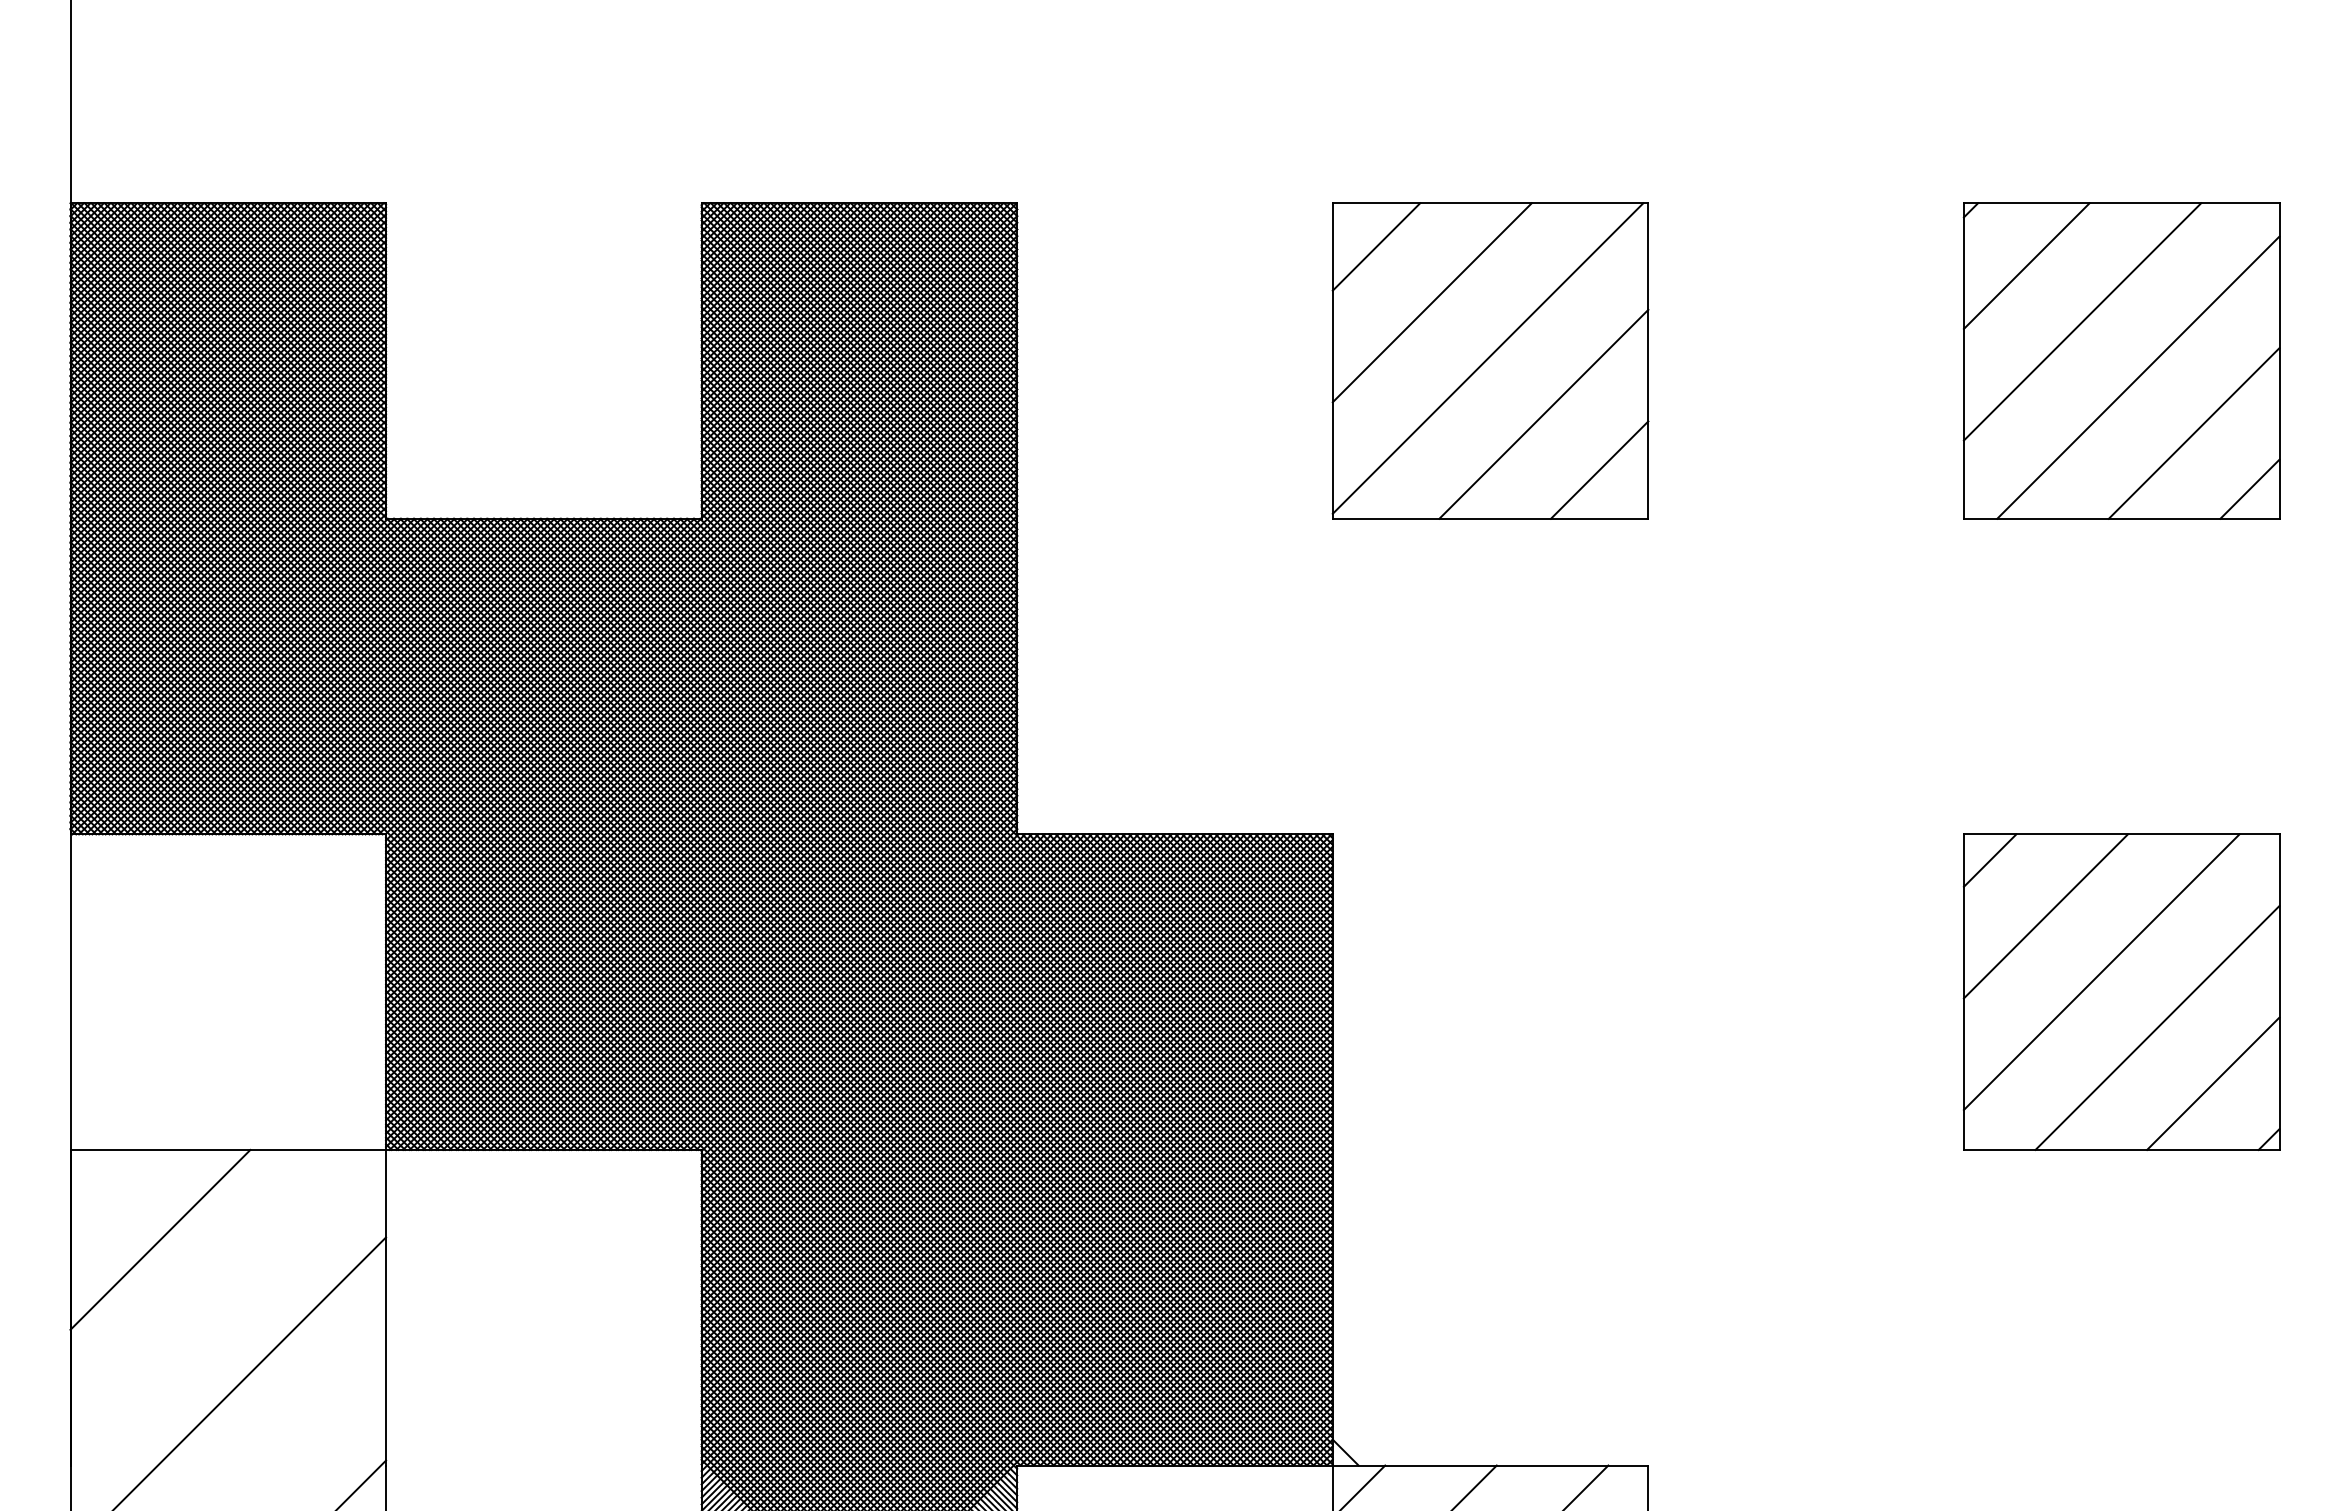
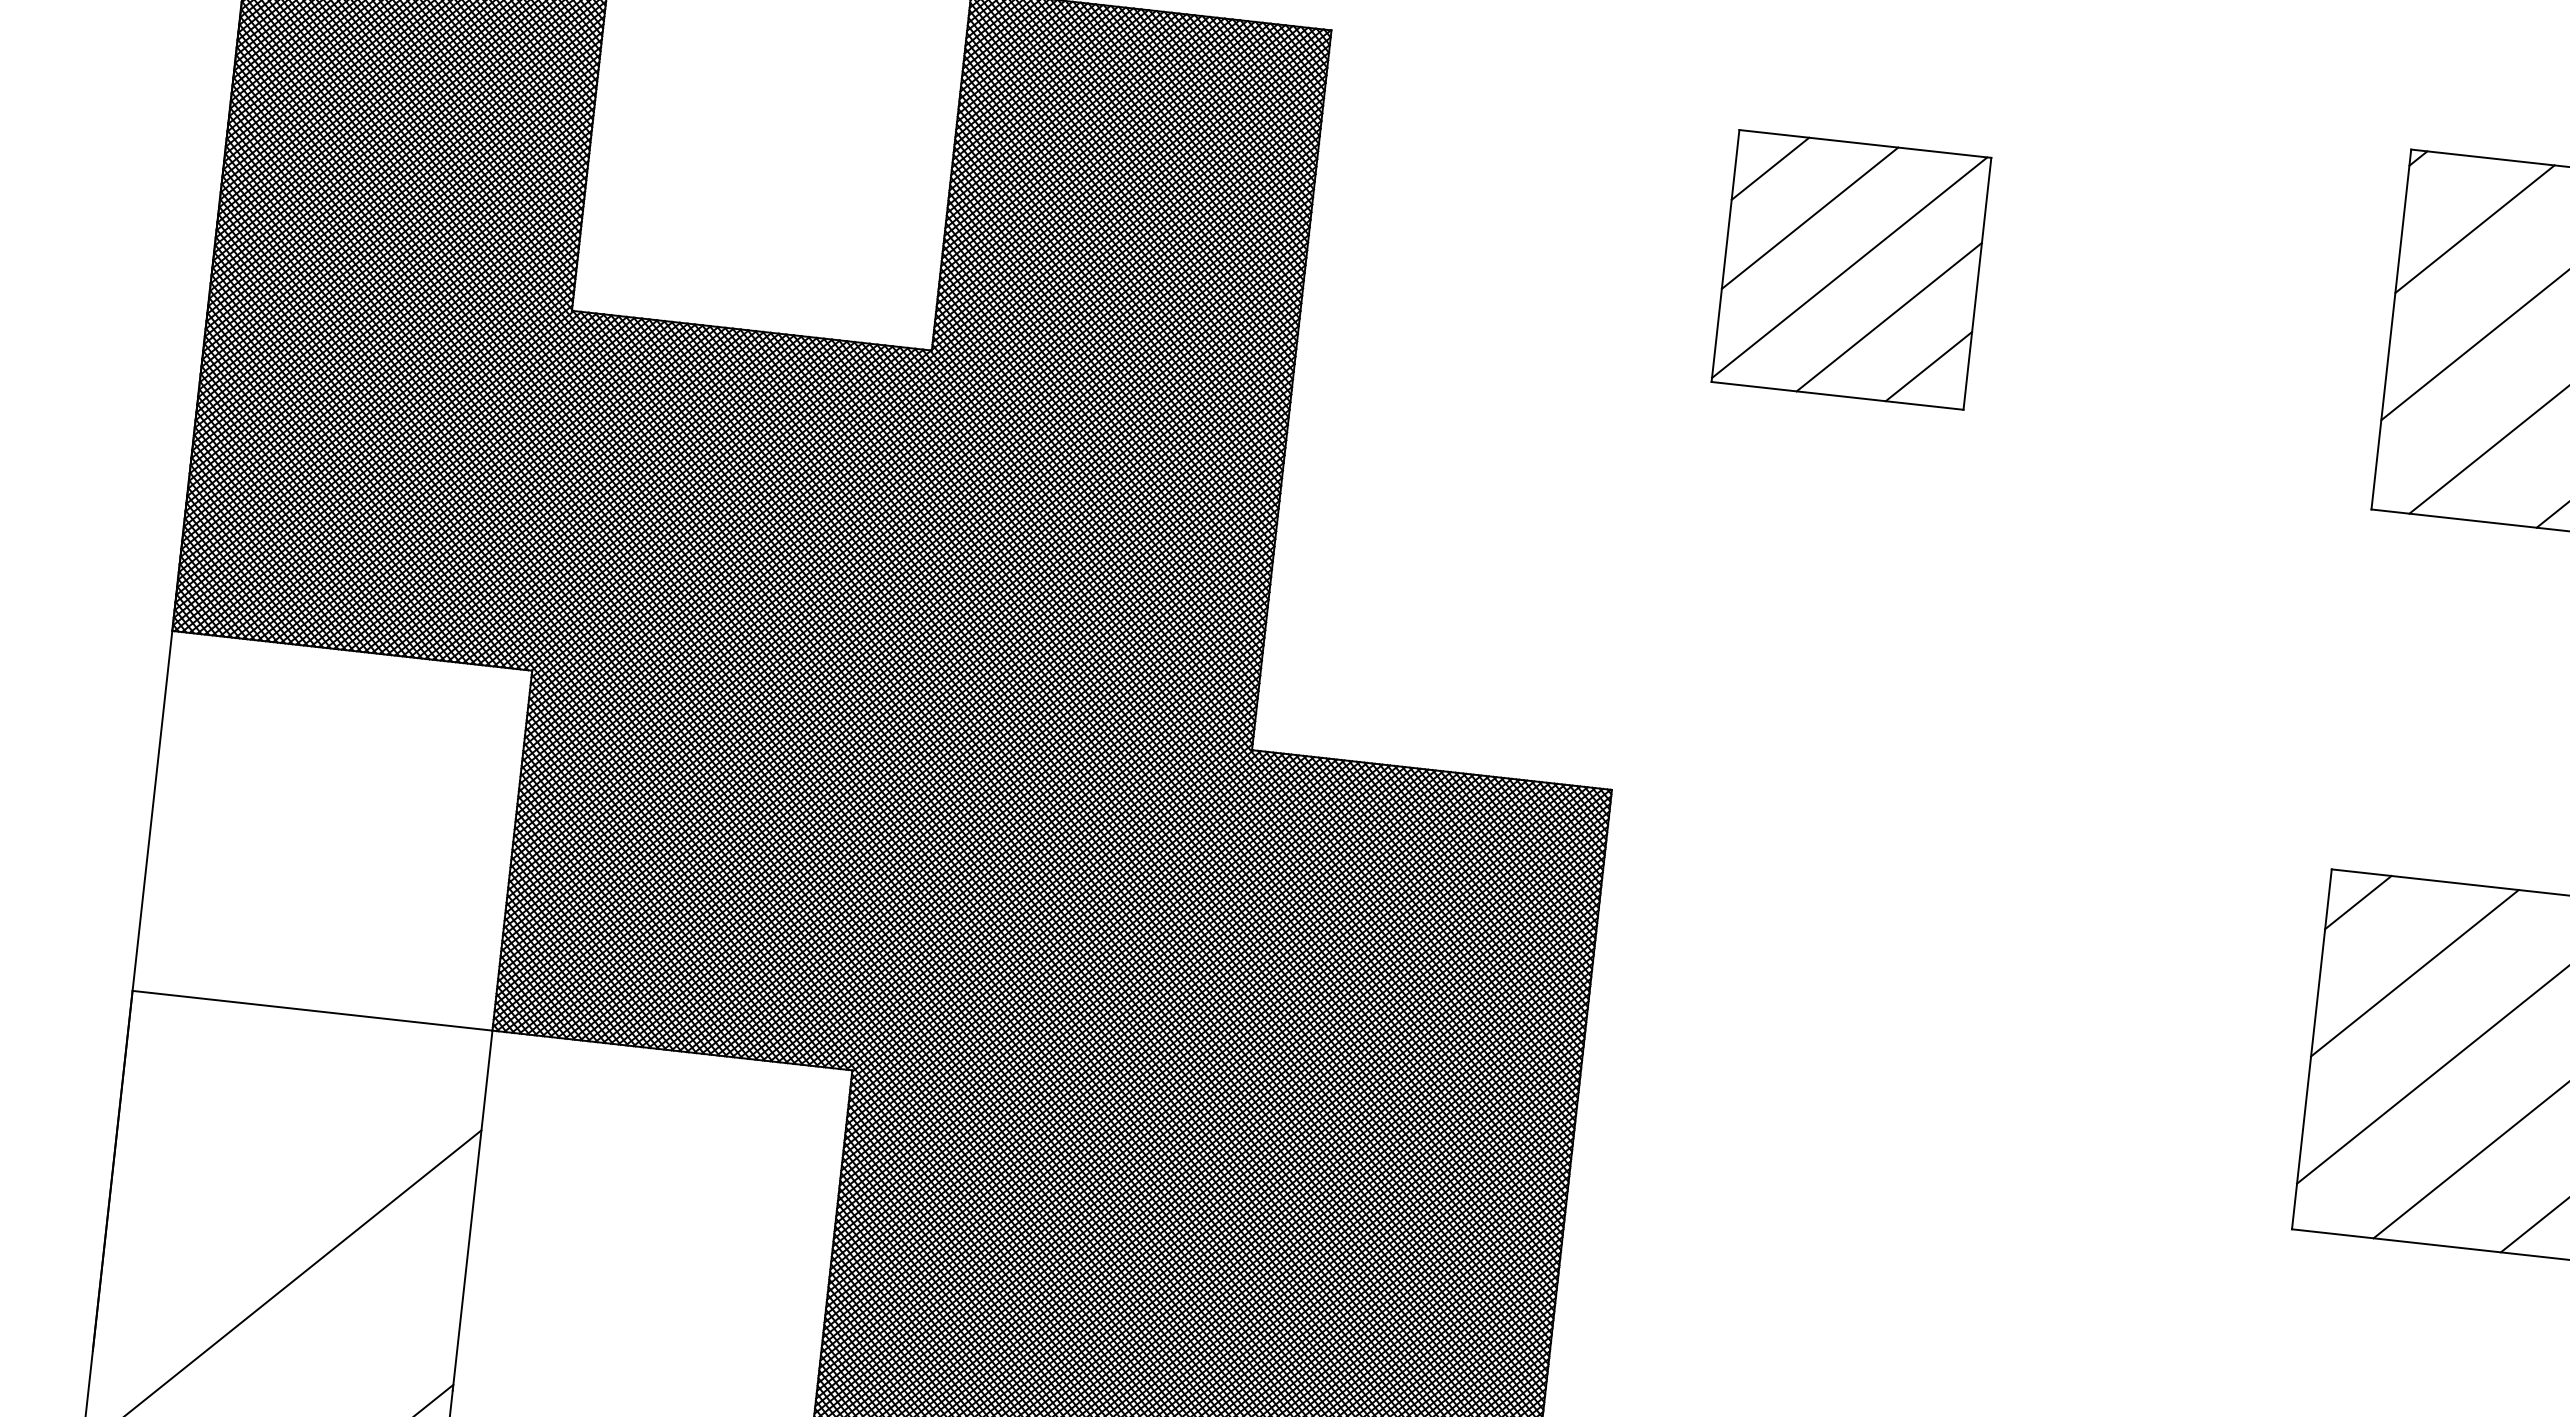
part: (1490, 360) -> (1851, 269), size x0.7
line: (160, 1239) -> (223, 1104), removed

